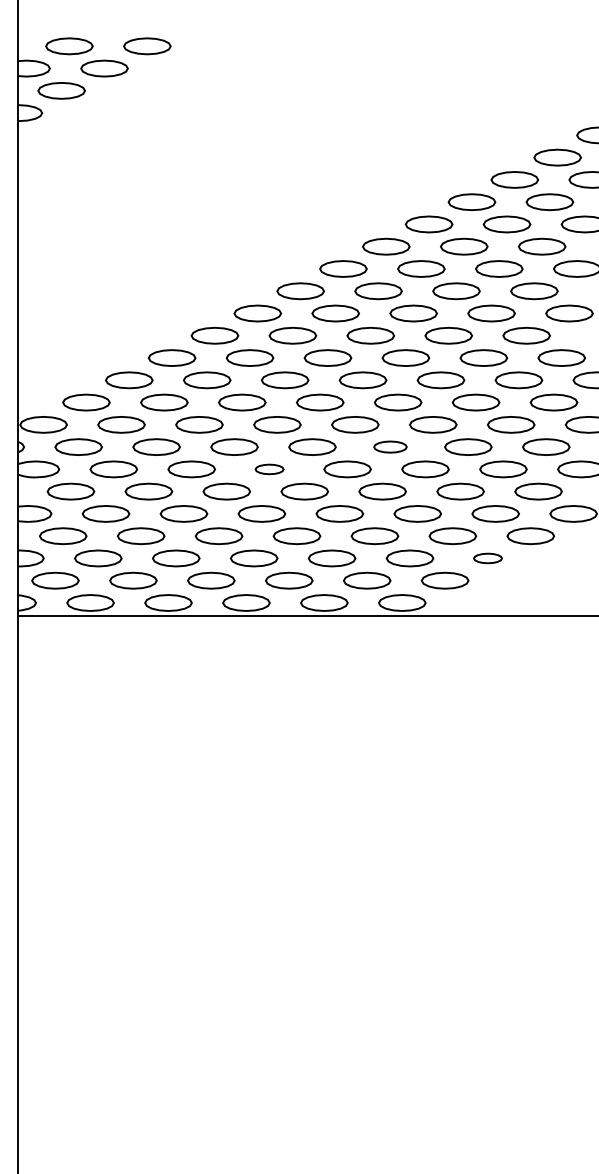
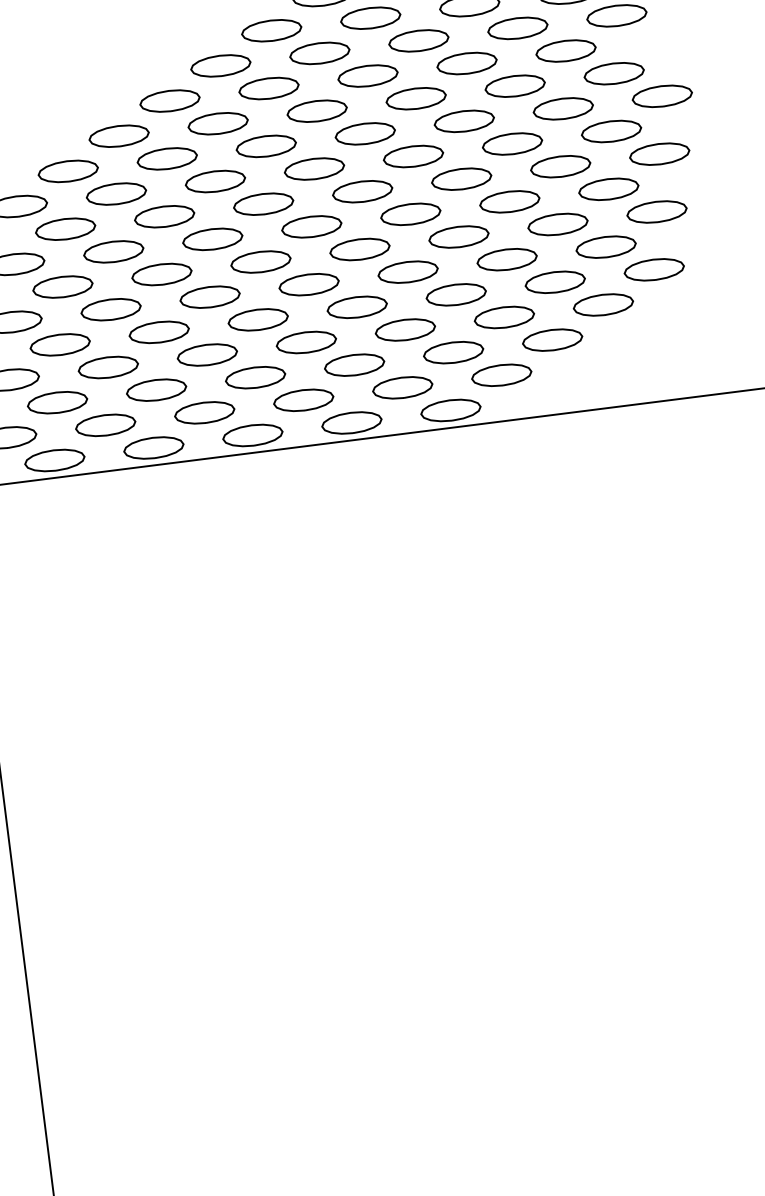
part: (390, 446) -> (410, 213), size x1.43
part: (269, 469) -> (260, 262), size x1.67
part: (487, 558) -> (552, 340), size x1.67

